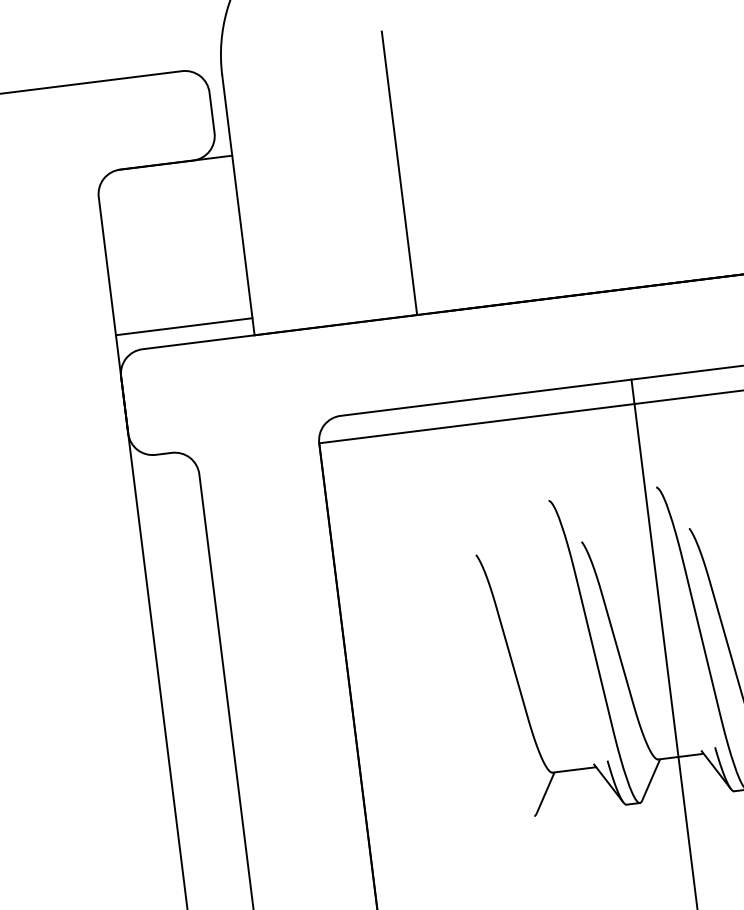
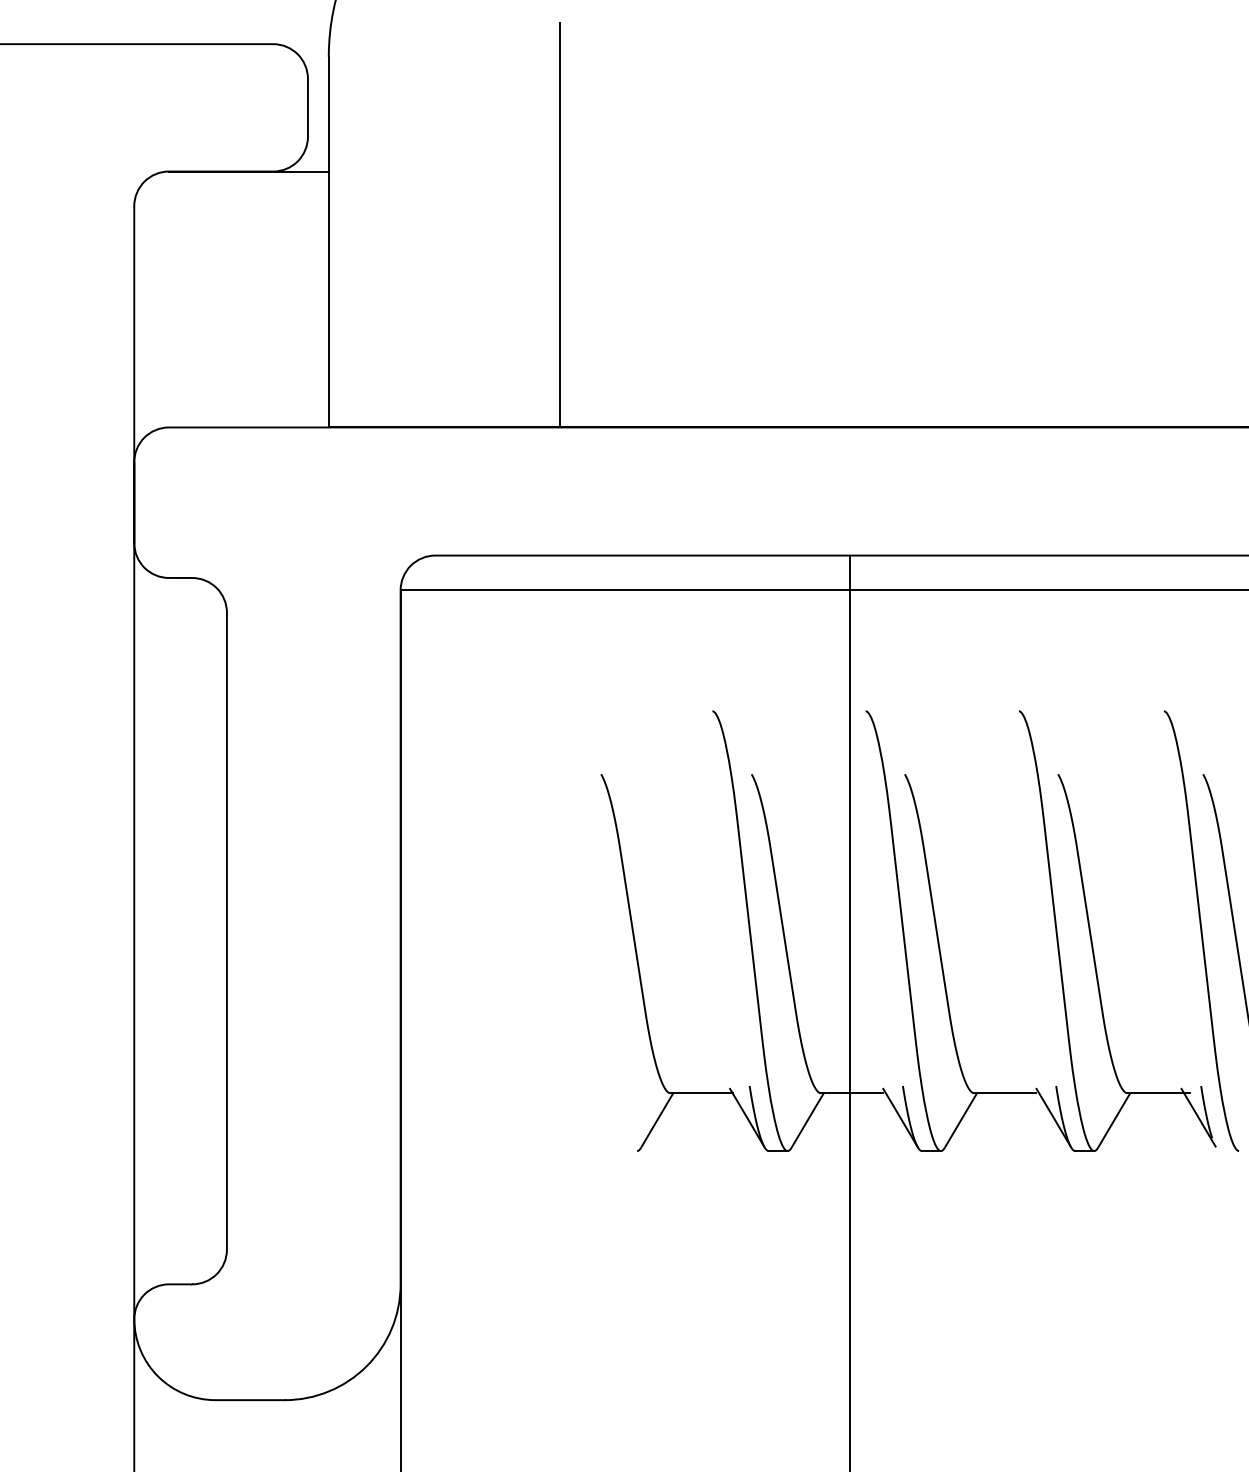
line: (184, 326) -> (231, 403), removed

